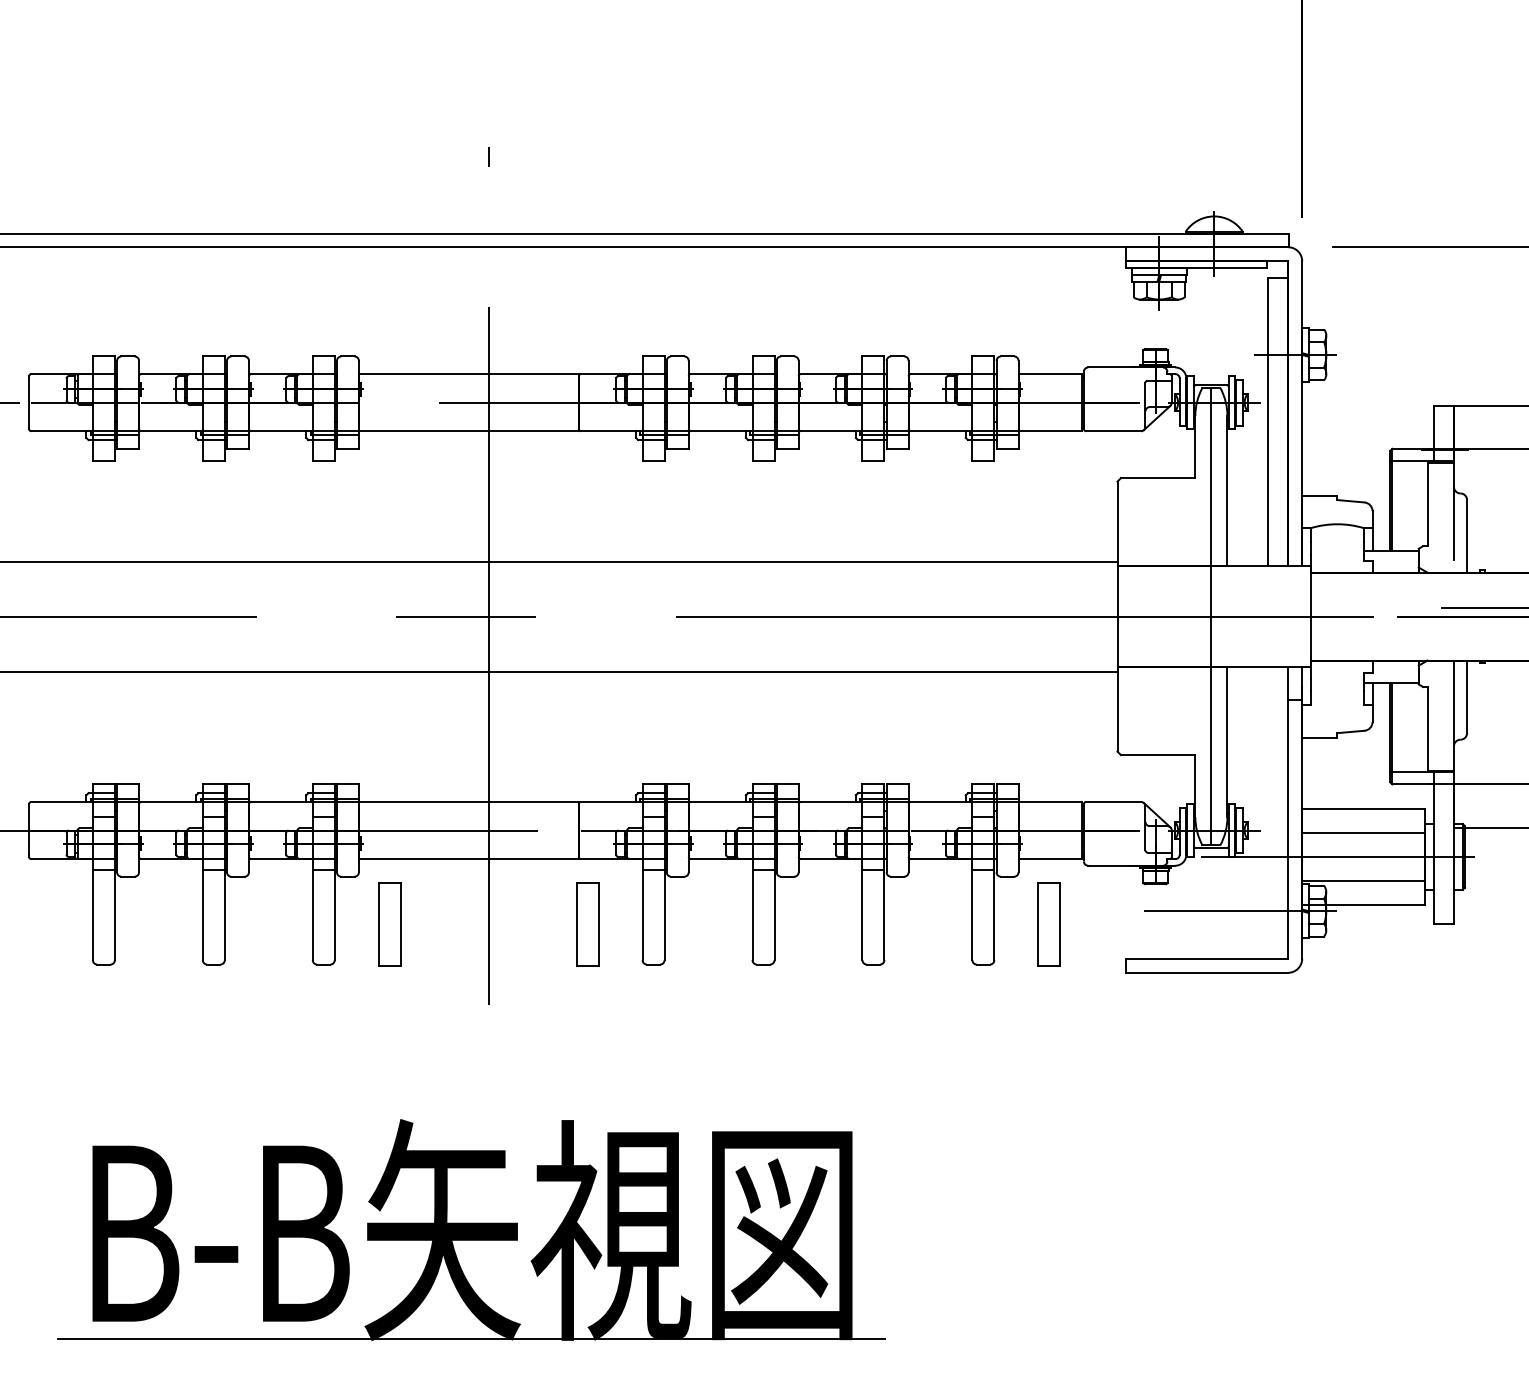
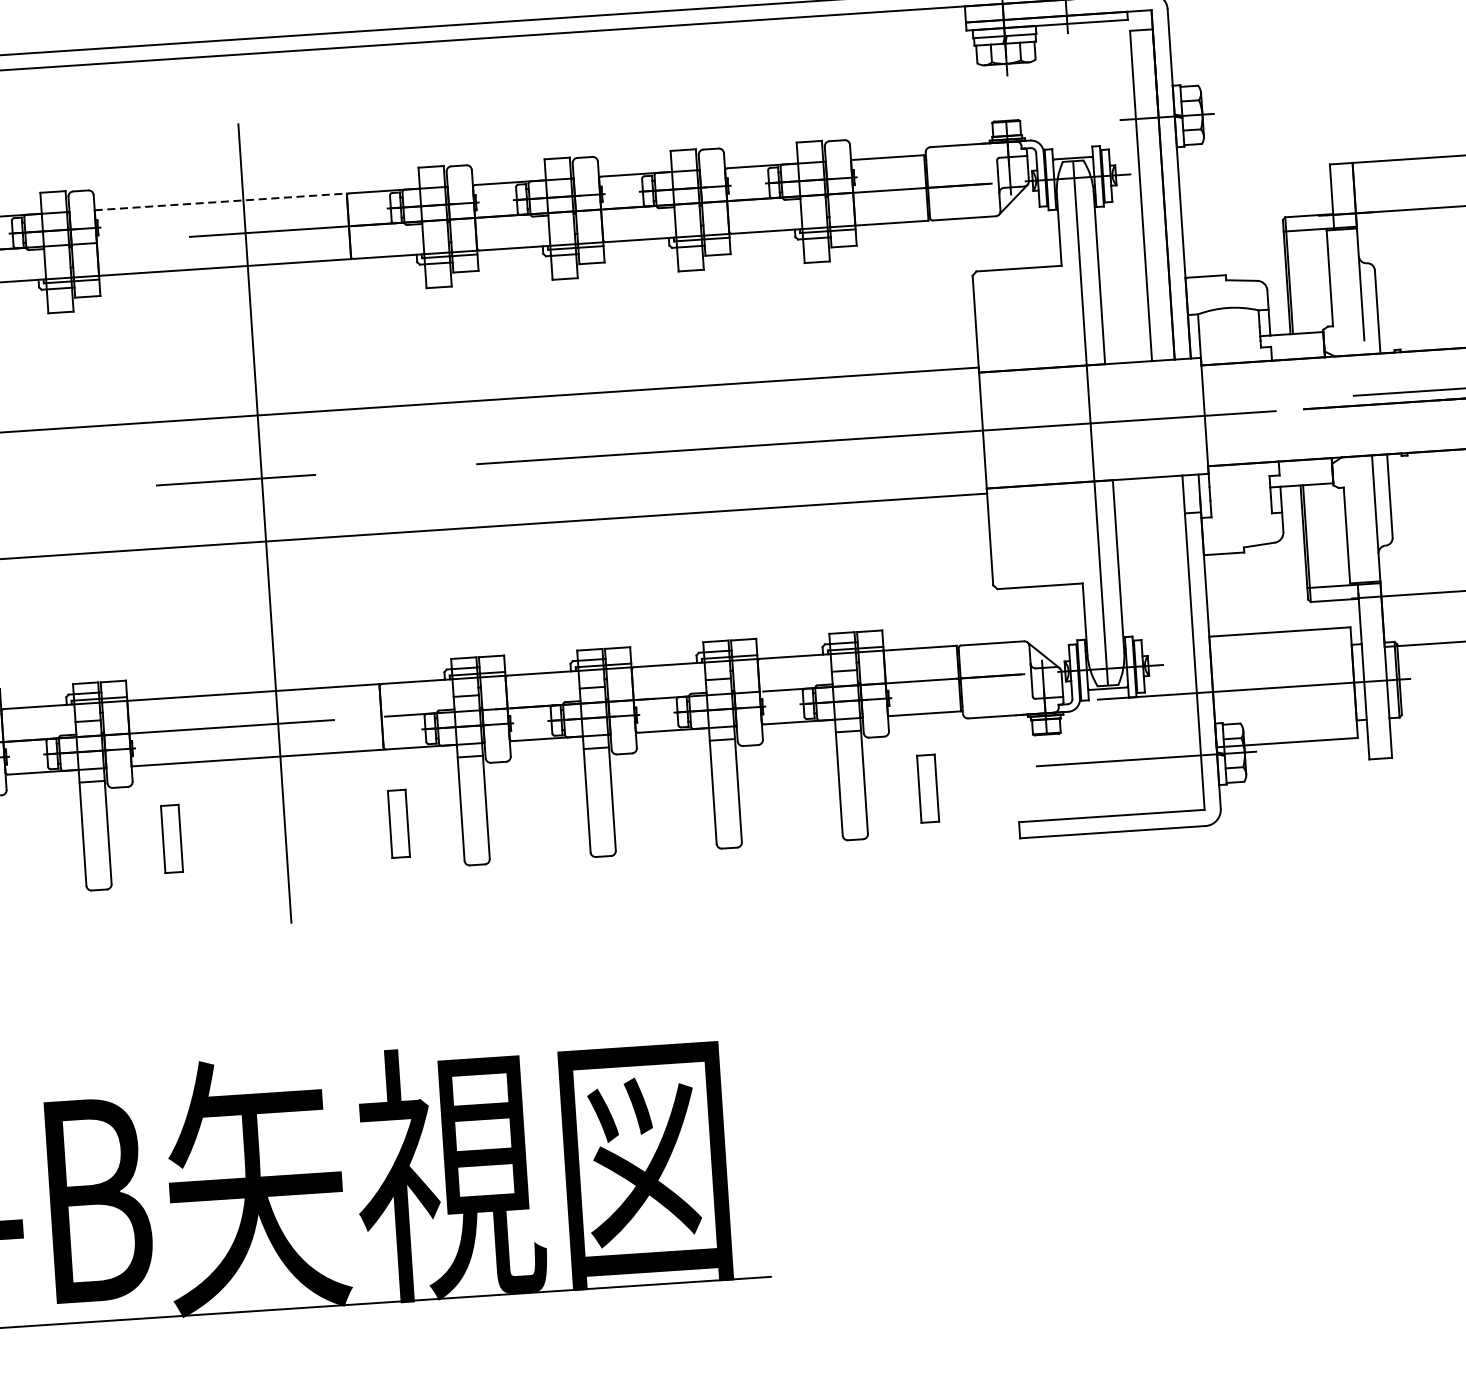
line: (468, 374) -> (220, 202), solid -> dashed
line: (1363, 832) -> (1281, 659), removed
line: (1363, 881) -> (1285, 715), removed
part: (389, 924) -> (171, 839), size x0.7
part: (587, 924) -> (398, 823), size x0.7
part: (1048, 924) -> (927, 788), size x0.7

